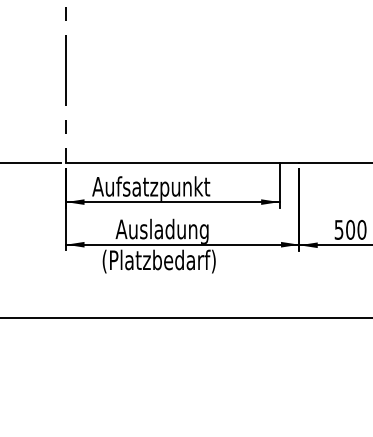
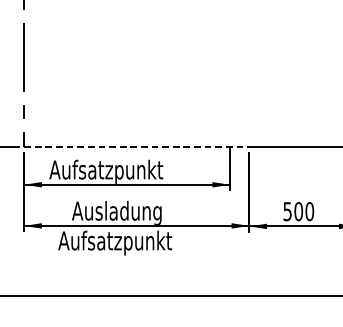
line: (182, 163) -> (136, 147), solid -> dashed
text: (160, 262) -> (115, 243), (Platzbedarf) -> Aufsatzpunkt

